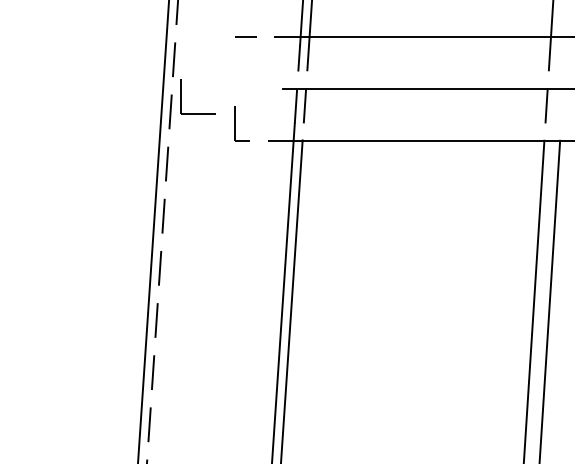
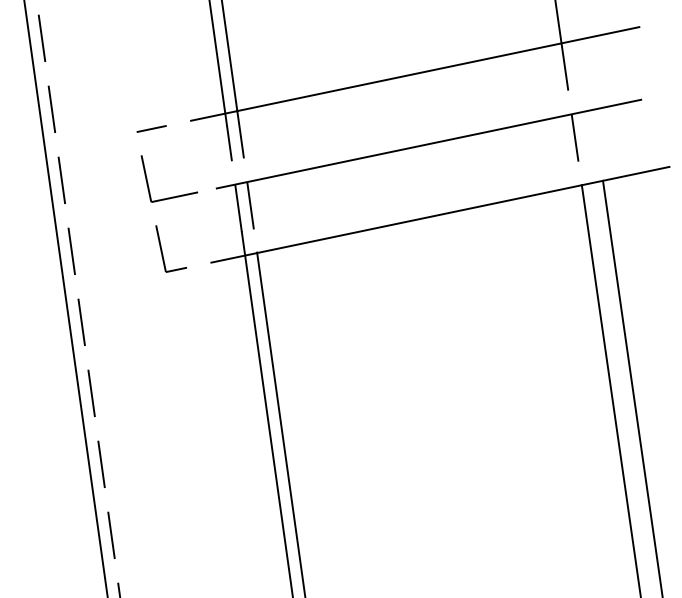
part: (181, 96) -> (147, 178), moved

